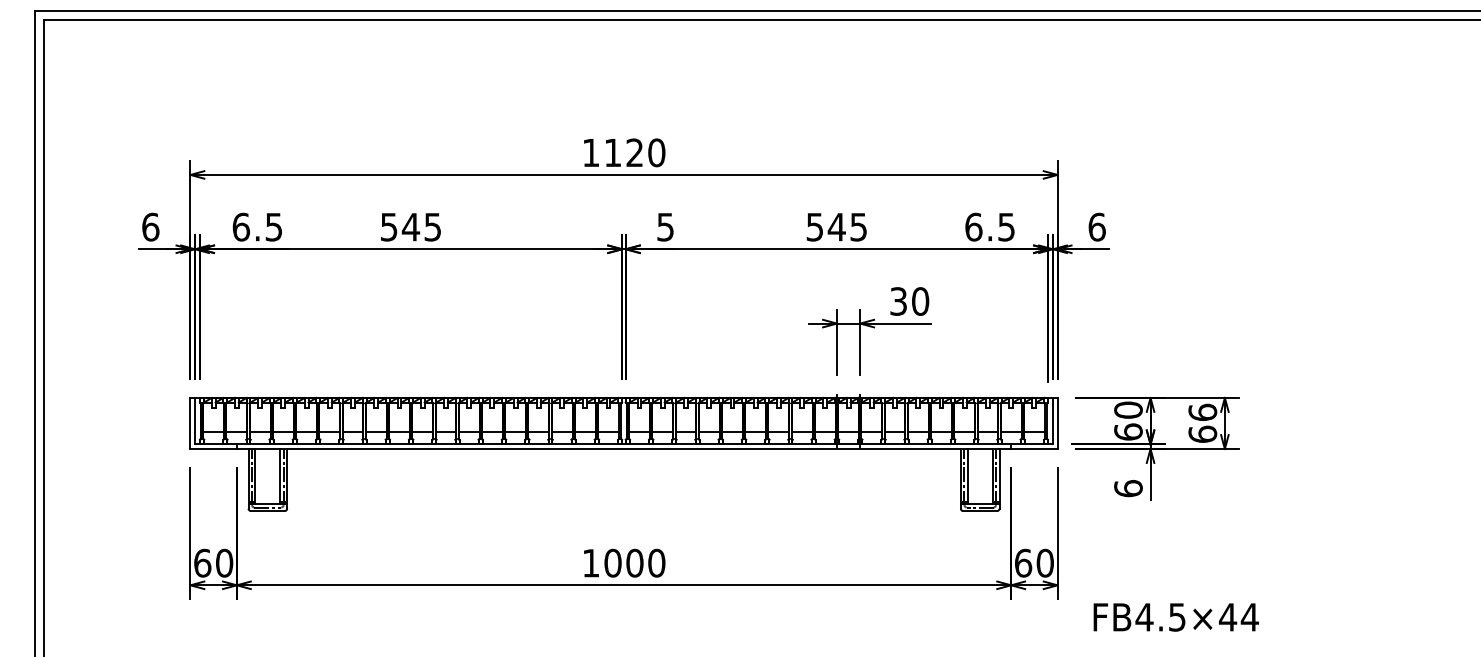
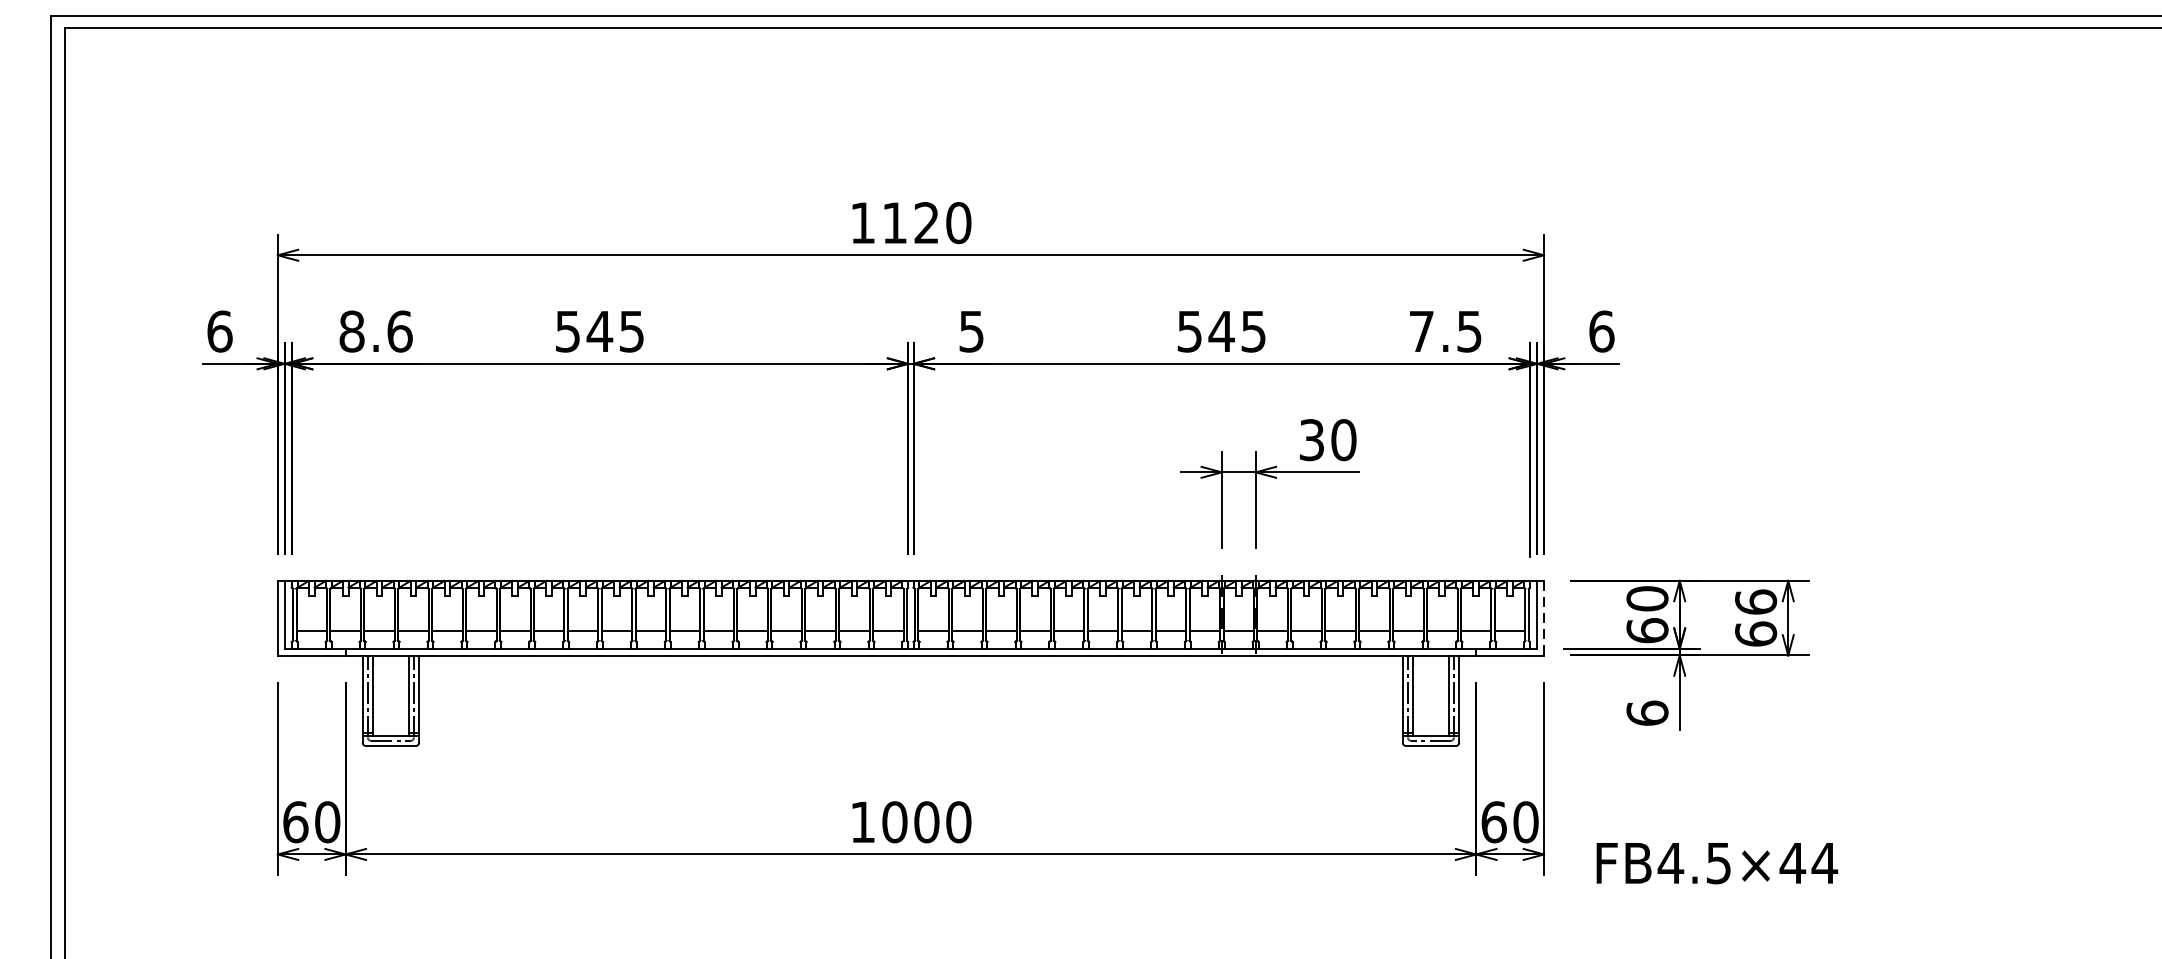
text: (257, 226) -> (375, 330), 6.5 -> 8.6
text: (973, 226) -> (1421, 330), 6.5 -> 7.5
line: (1057, 423) -> (1543, 618), solid -> dashed
text: (1175, 617) -> (1716, 863), moved

